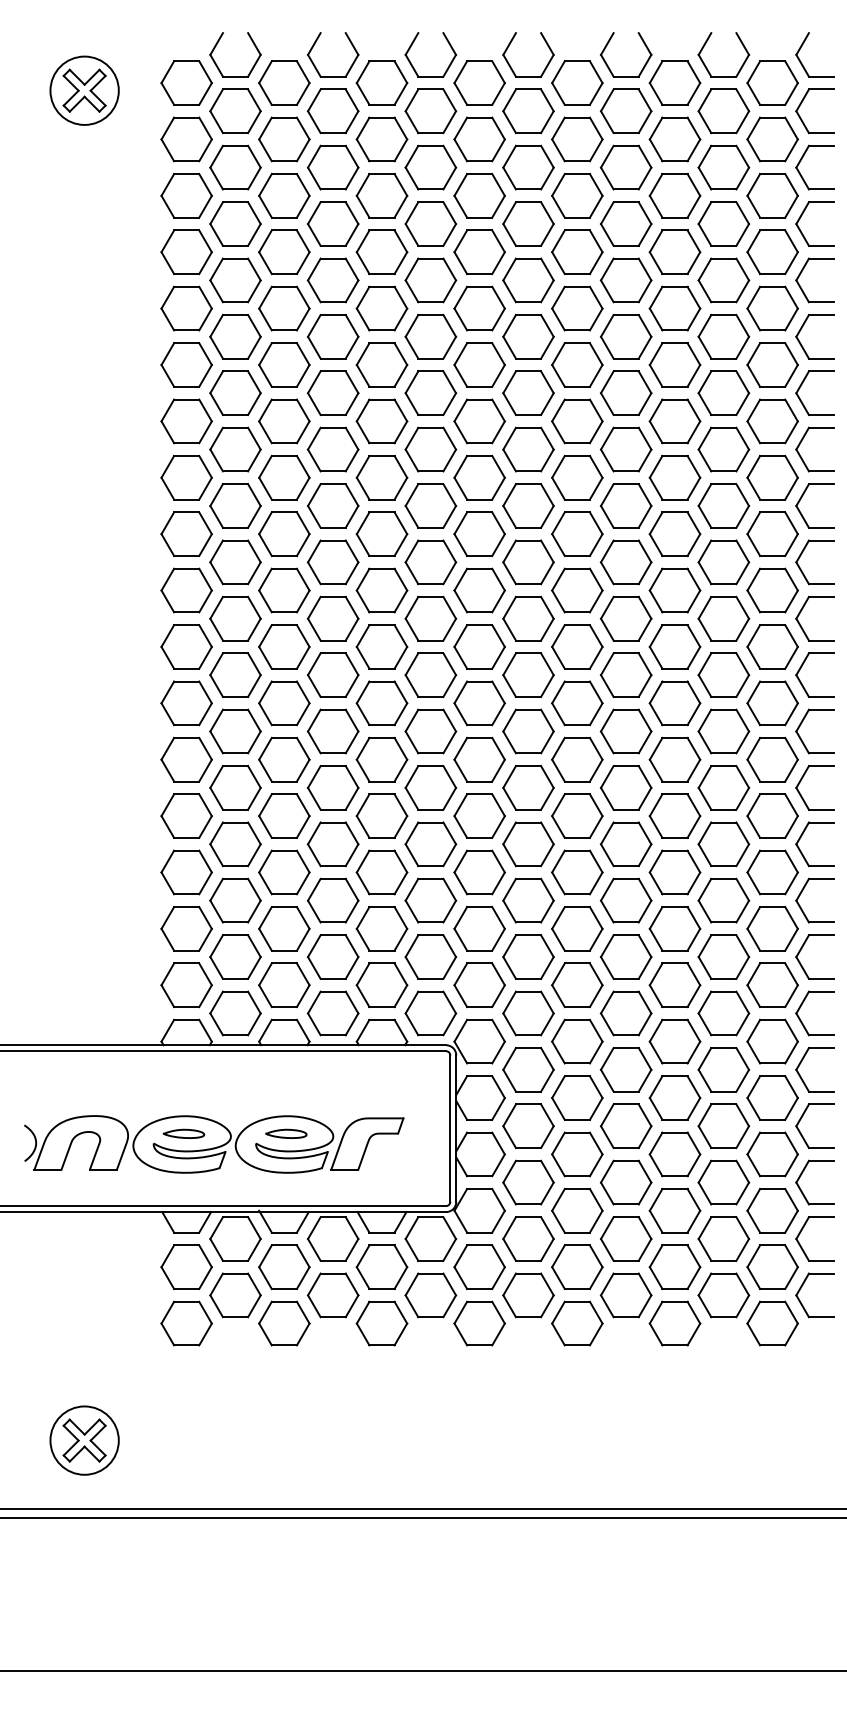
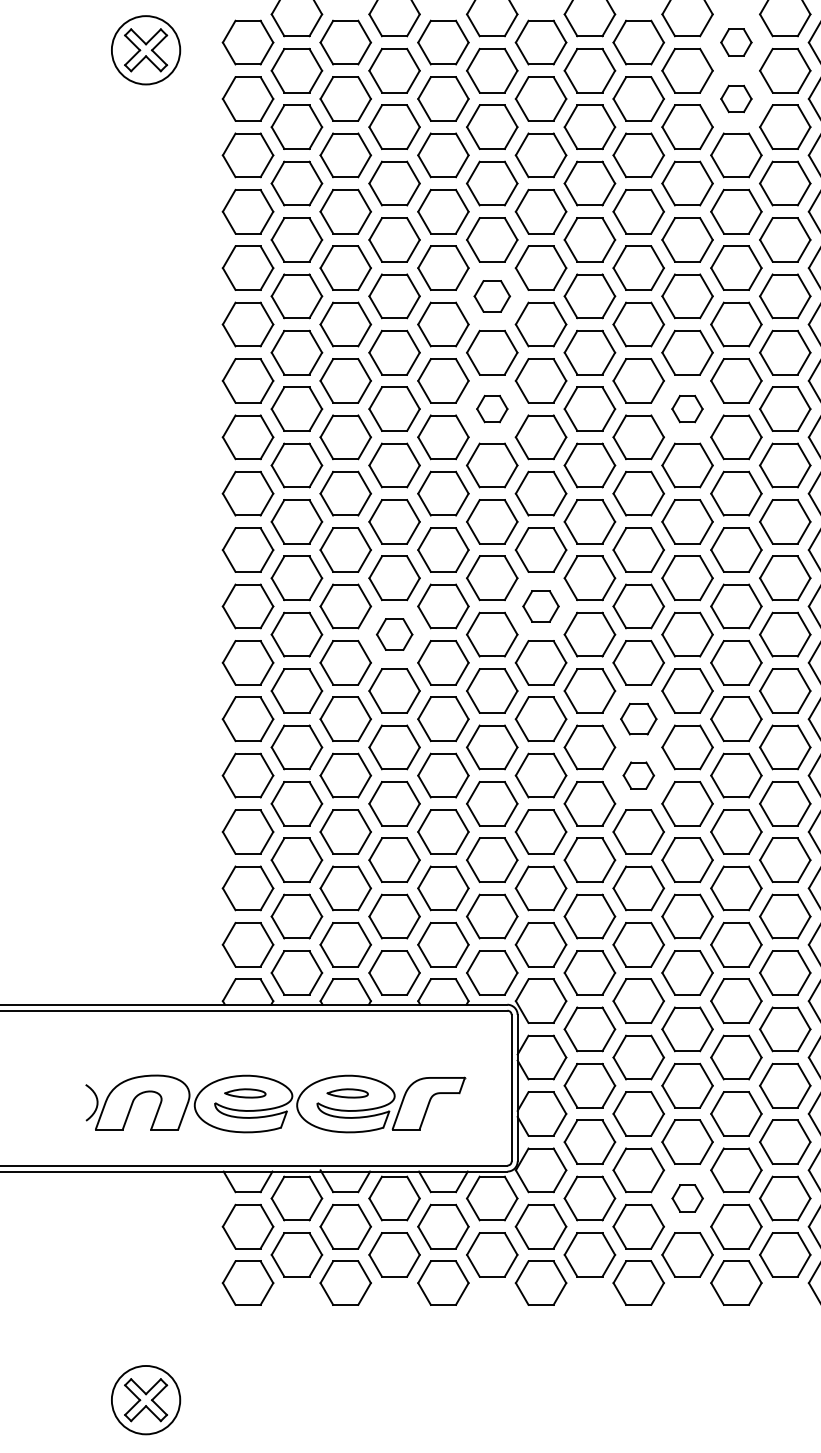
part: (674, 82) -> (735, 42), size x0.6
part: (674, 139) -> (735, 99), size x0.6
part: (430, 336) -> (491, 296), size x0.7
part: (430, 449) -> (491, 409), size x0.6
part: (625, 449) -> (686, 409), size x0.6
part: (479, 646) -> (540, 606), size x0.7
part: (333, 674) -> (394, 634), size x0.7
part: (577, 759) -> (638, 719), size x0.7
part: (577, 815) -> (638, 775), size x0.6
part: (626, 1238) -> (687, 1198), size x0.6

